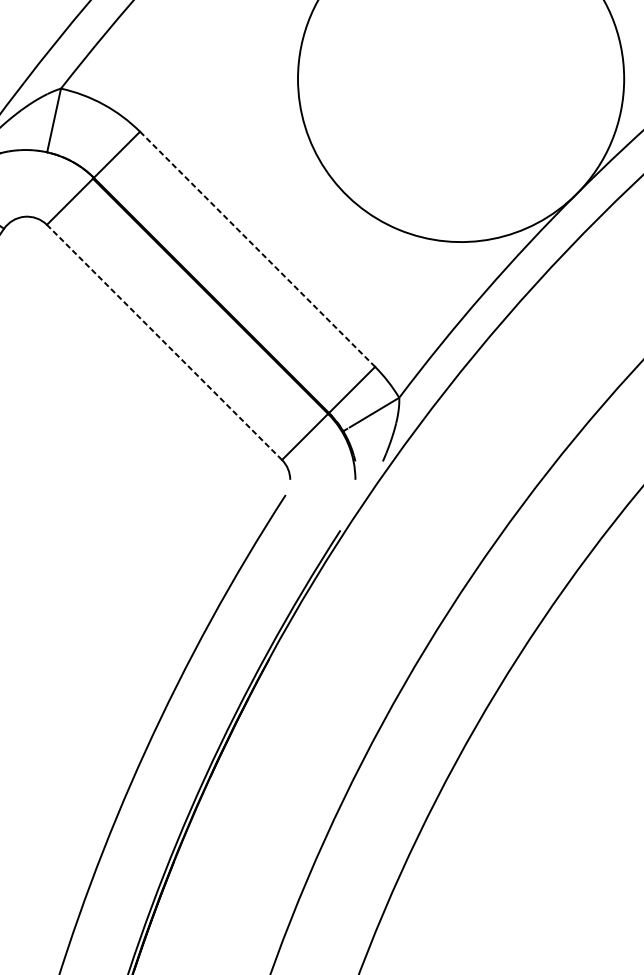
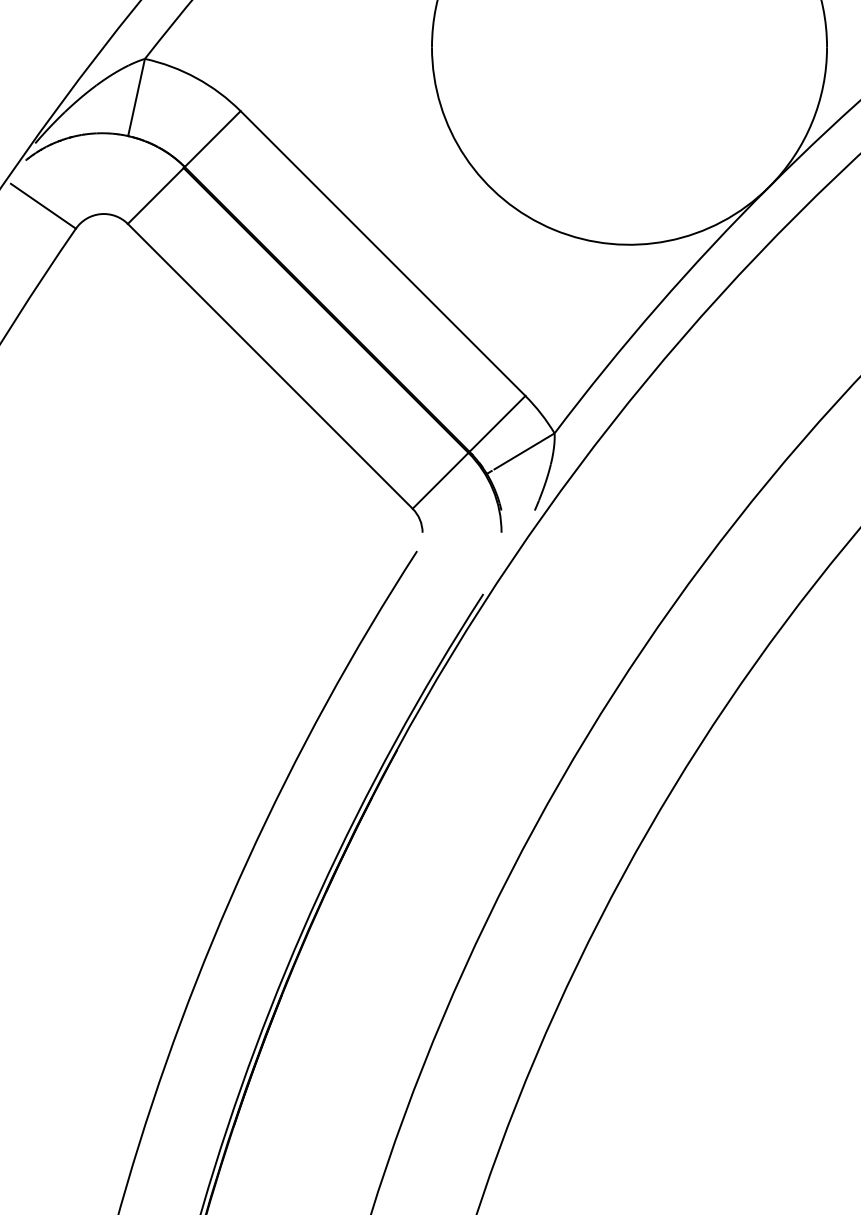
line: (257, 249) -> (383, 253), dashed -> solid
line: (163, 341) -> (269, 365), dashed -> solid

